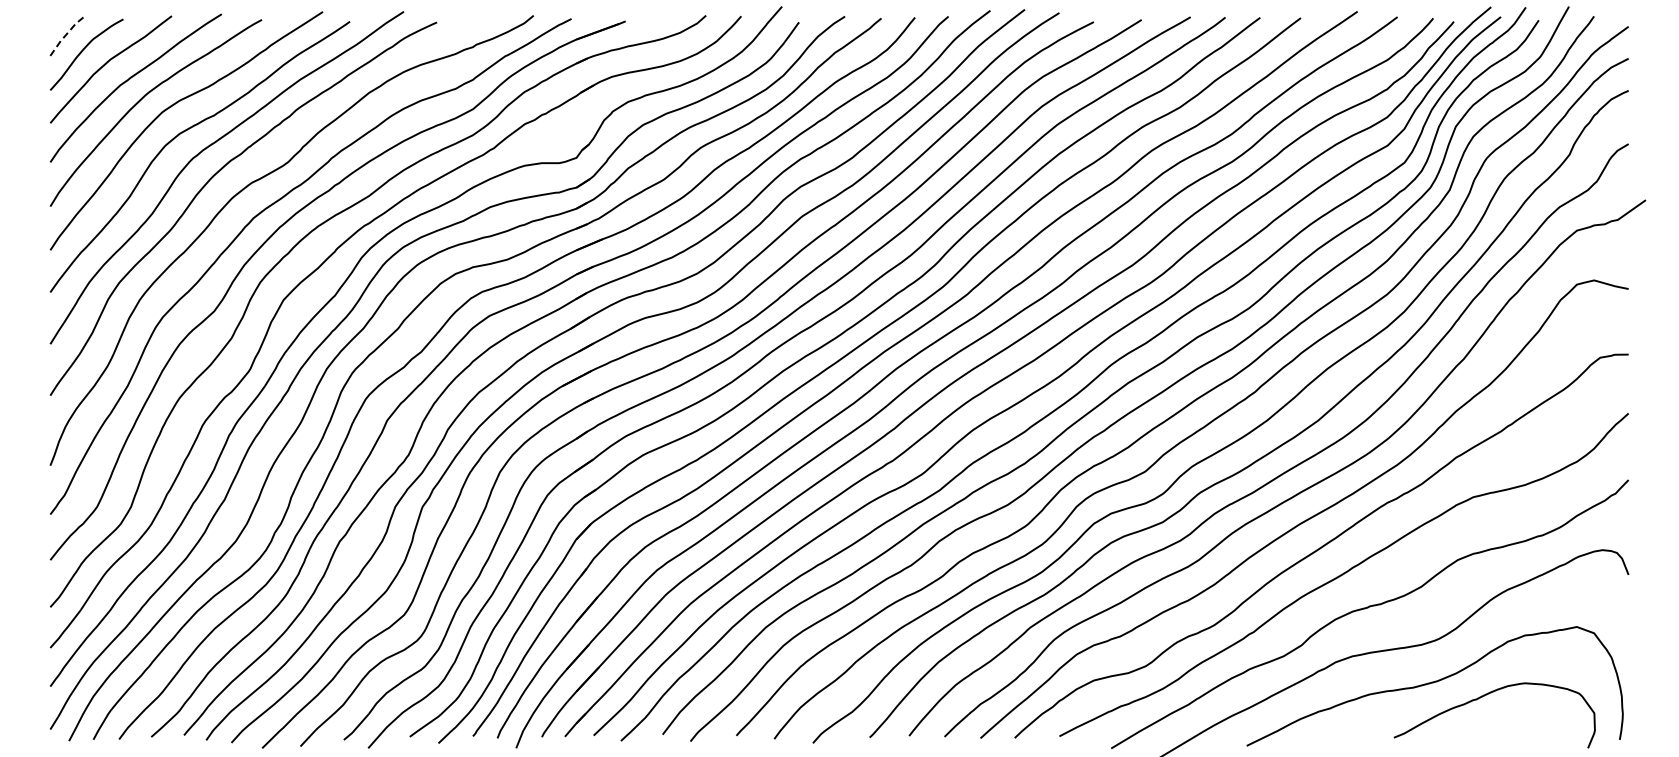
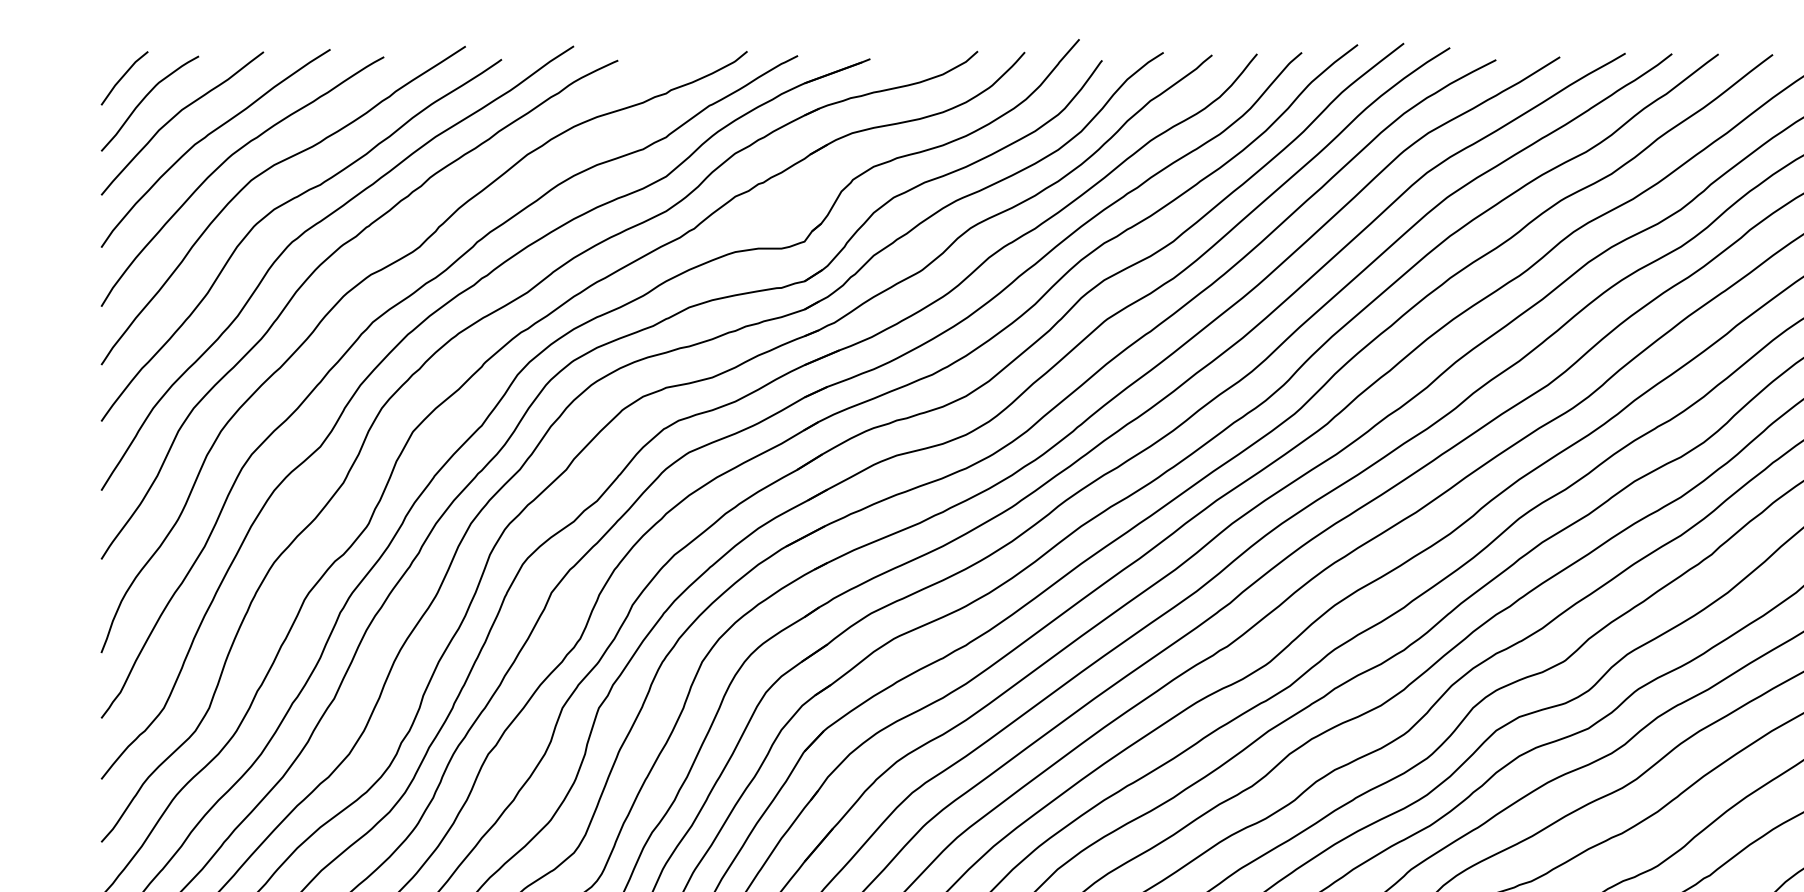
line: (66, 34) -> (122, 76), dashed -> solid

